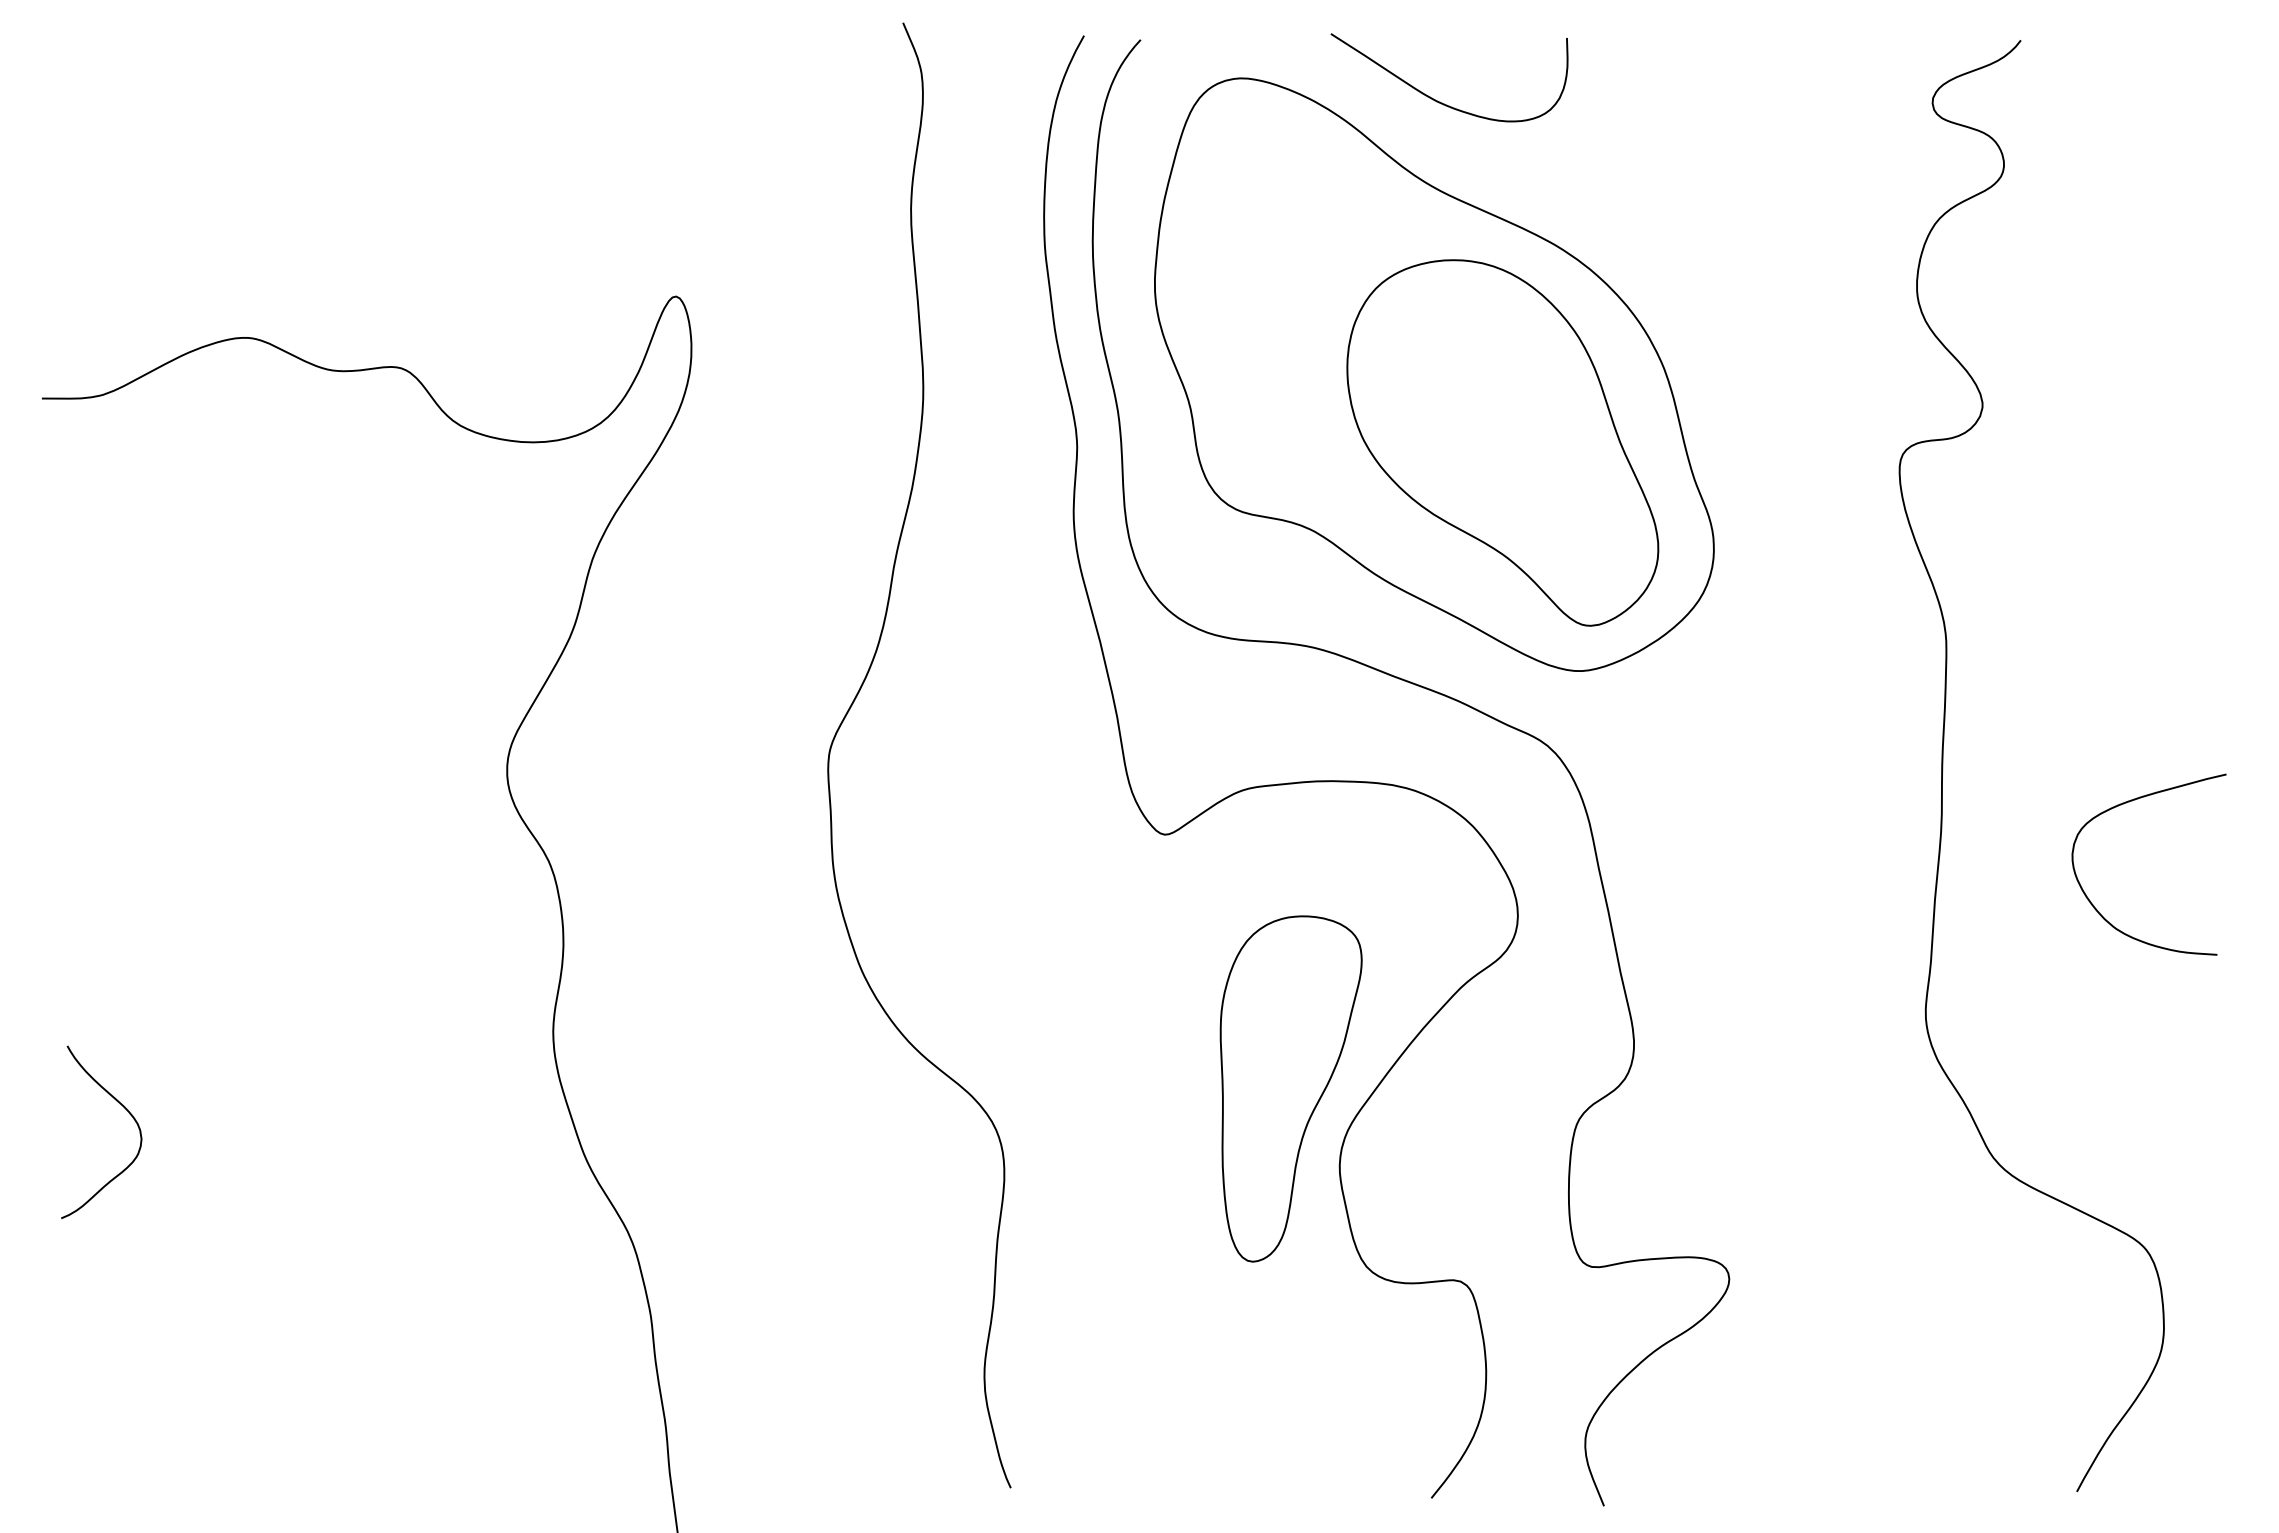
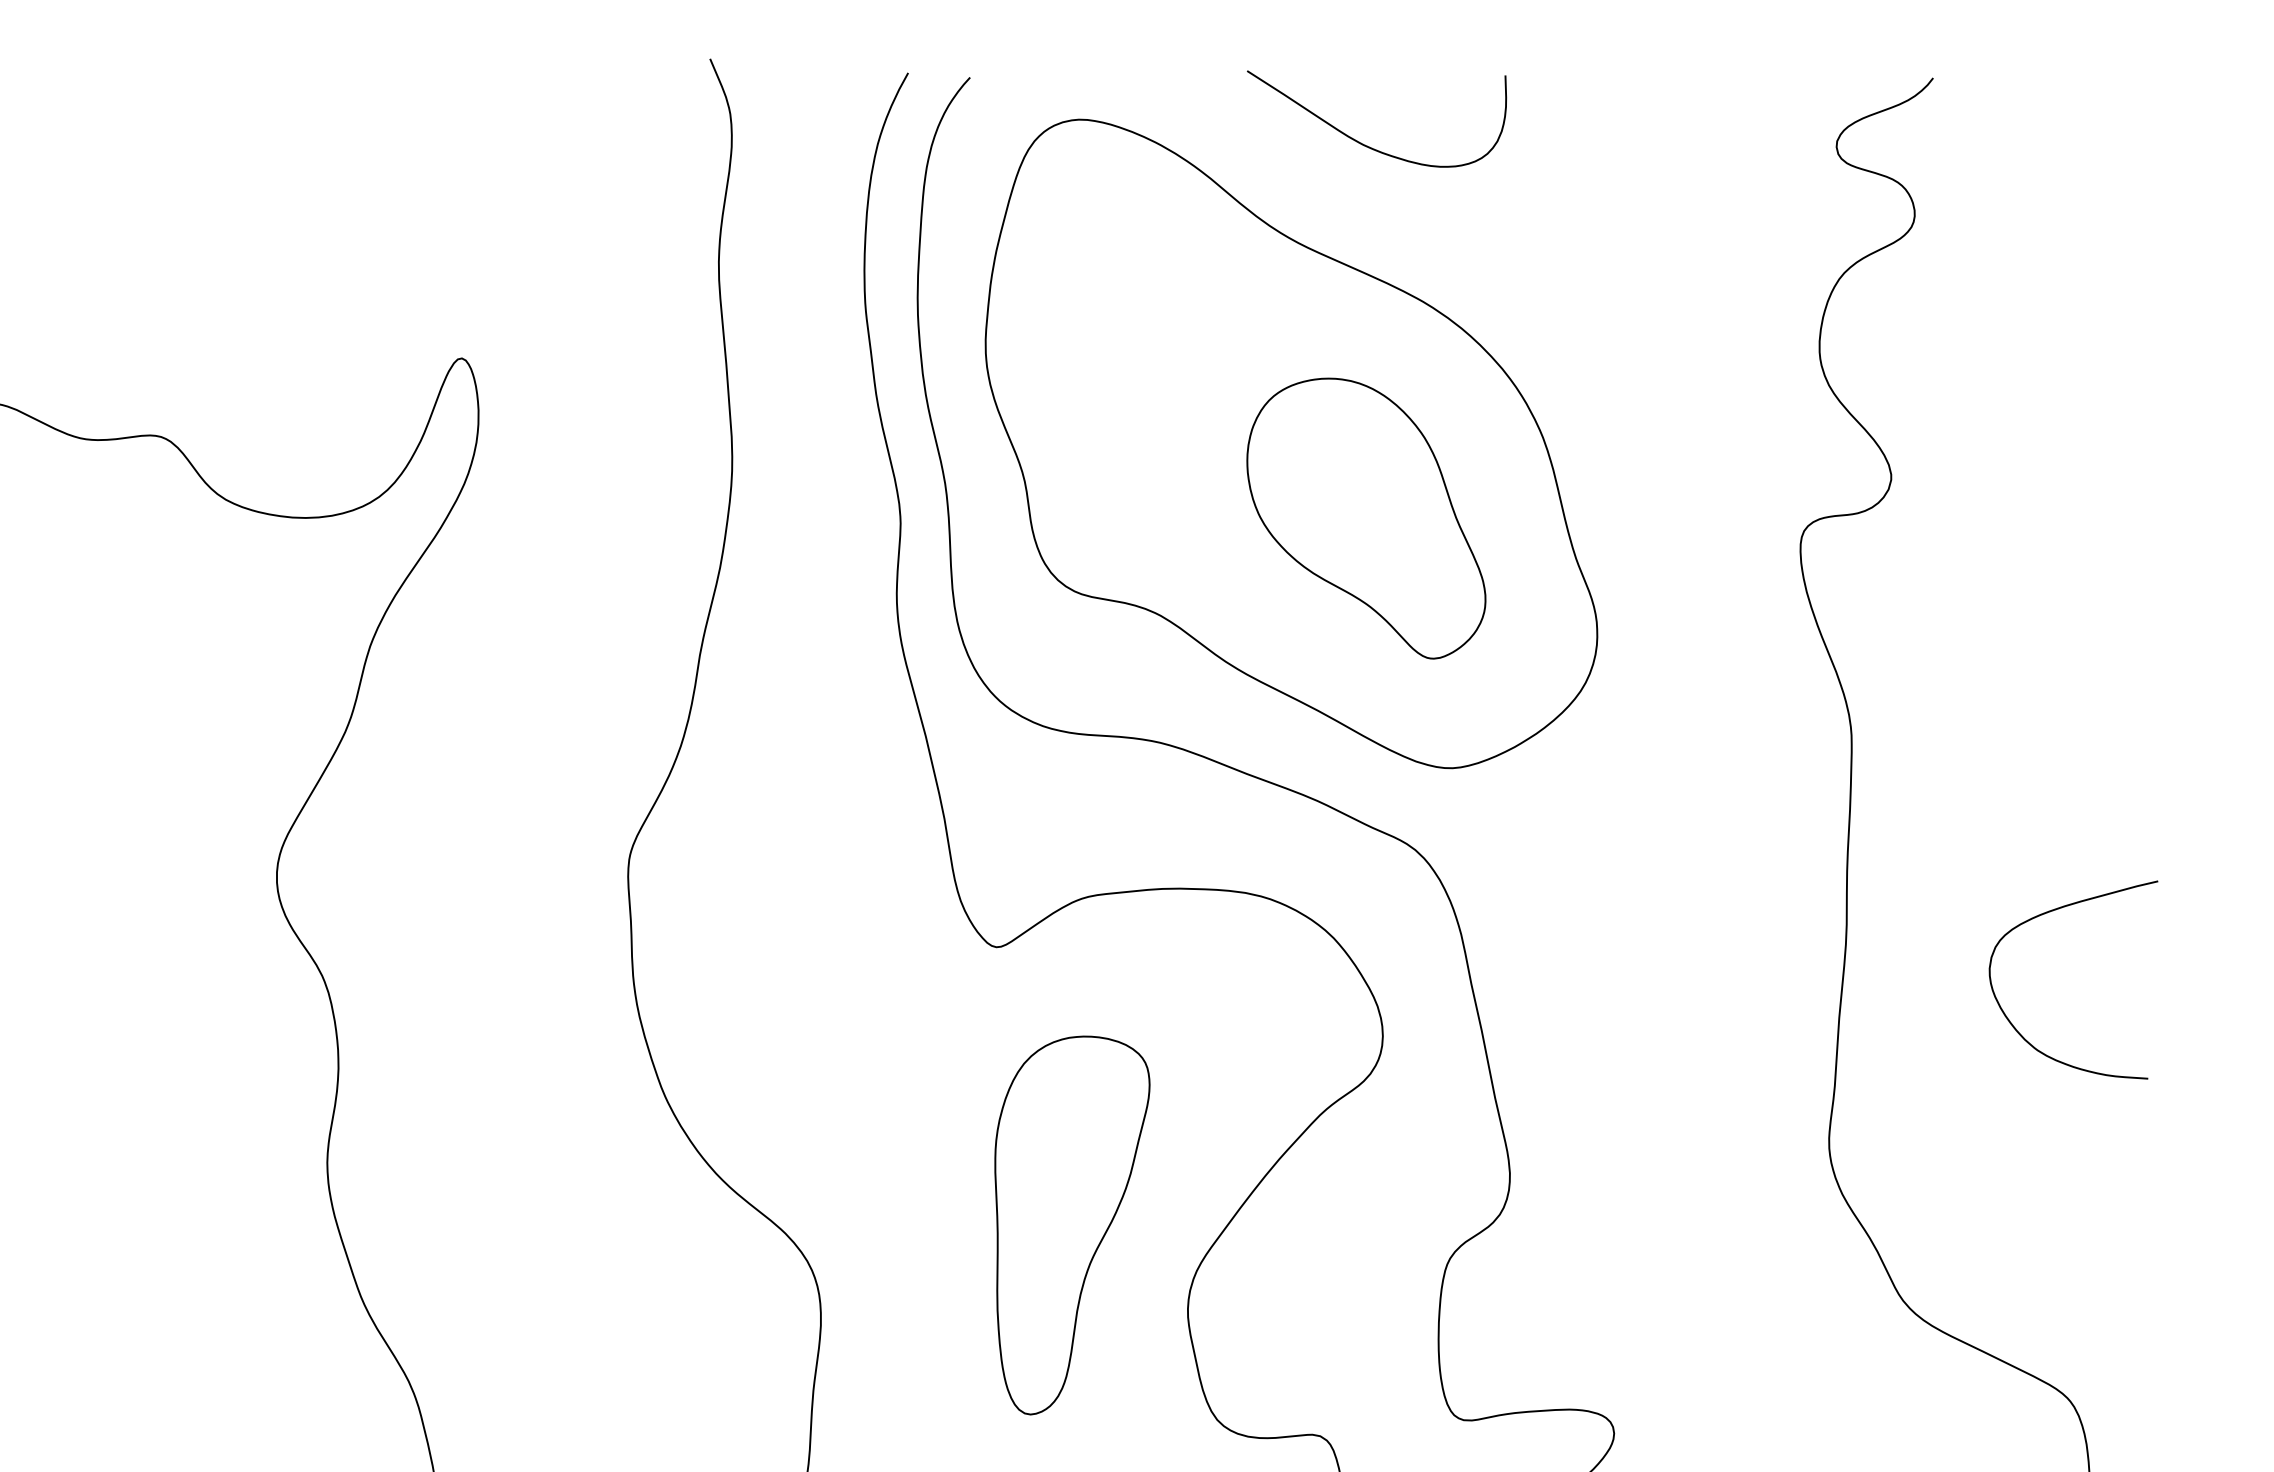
curve: (1440, 101) -> (1367, 144), moved
part: (1502, 442) -> (1366, 518), size x0.7
part: (1290, 1088) -> (1071, 1224), moved

